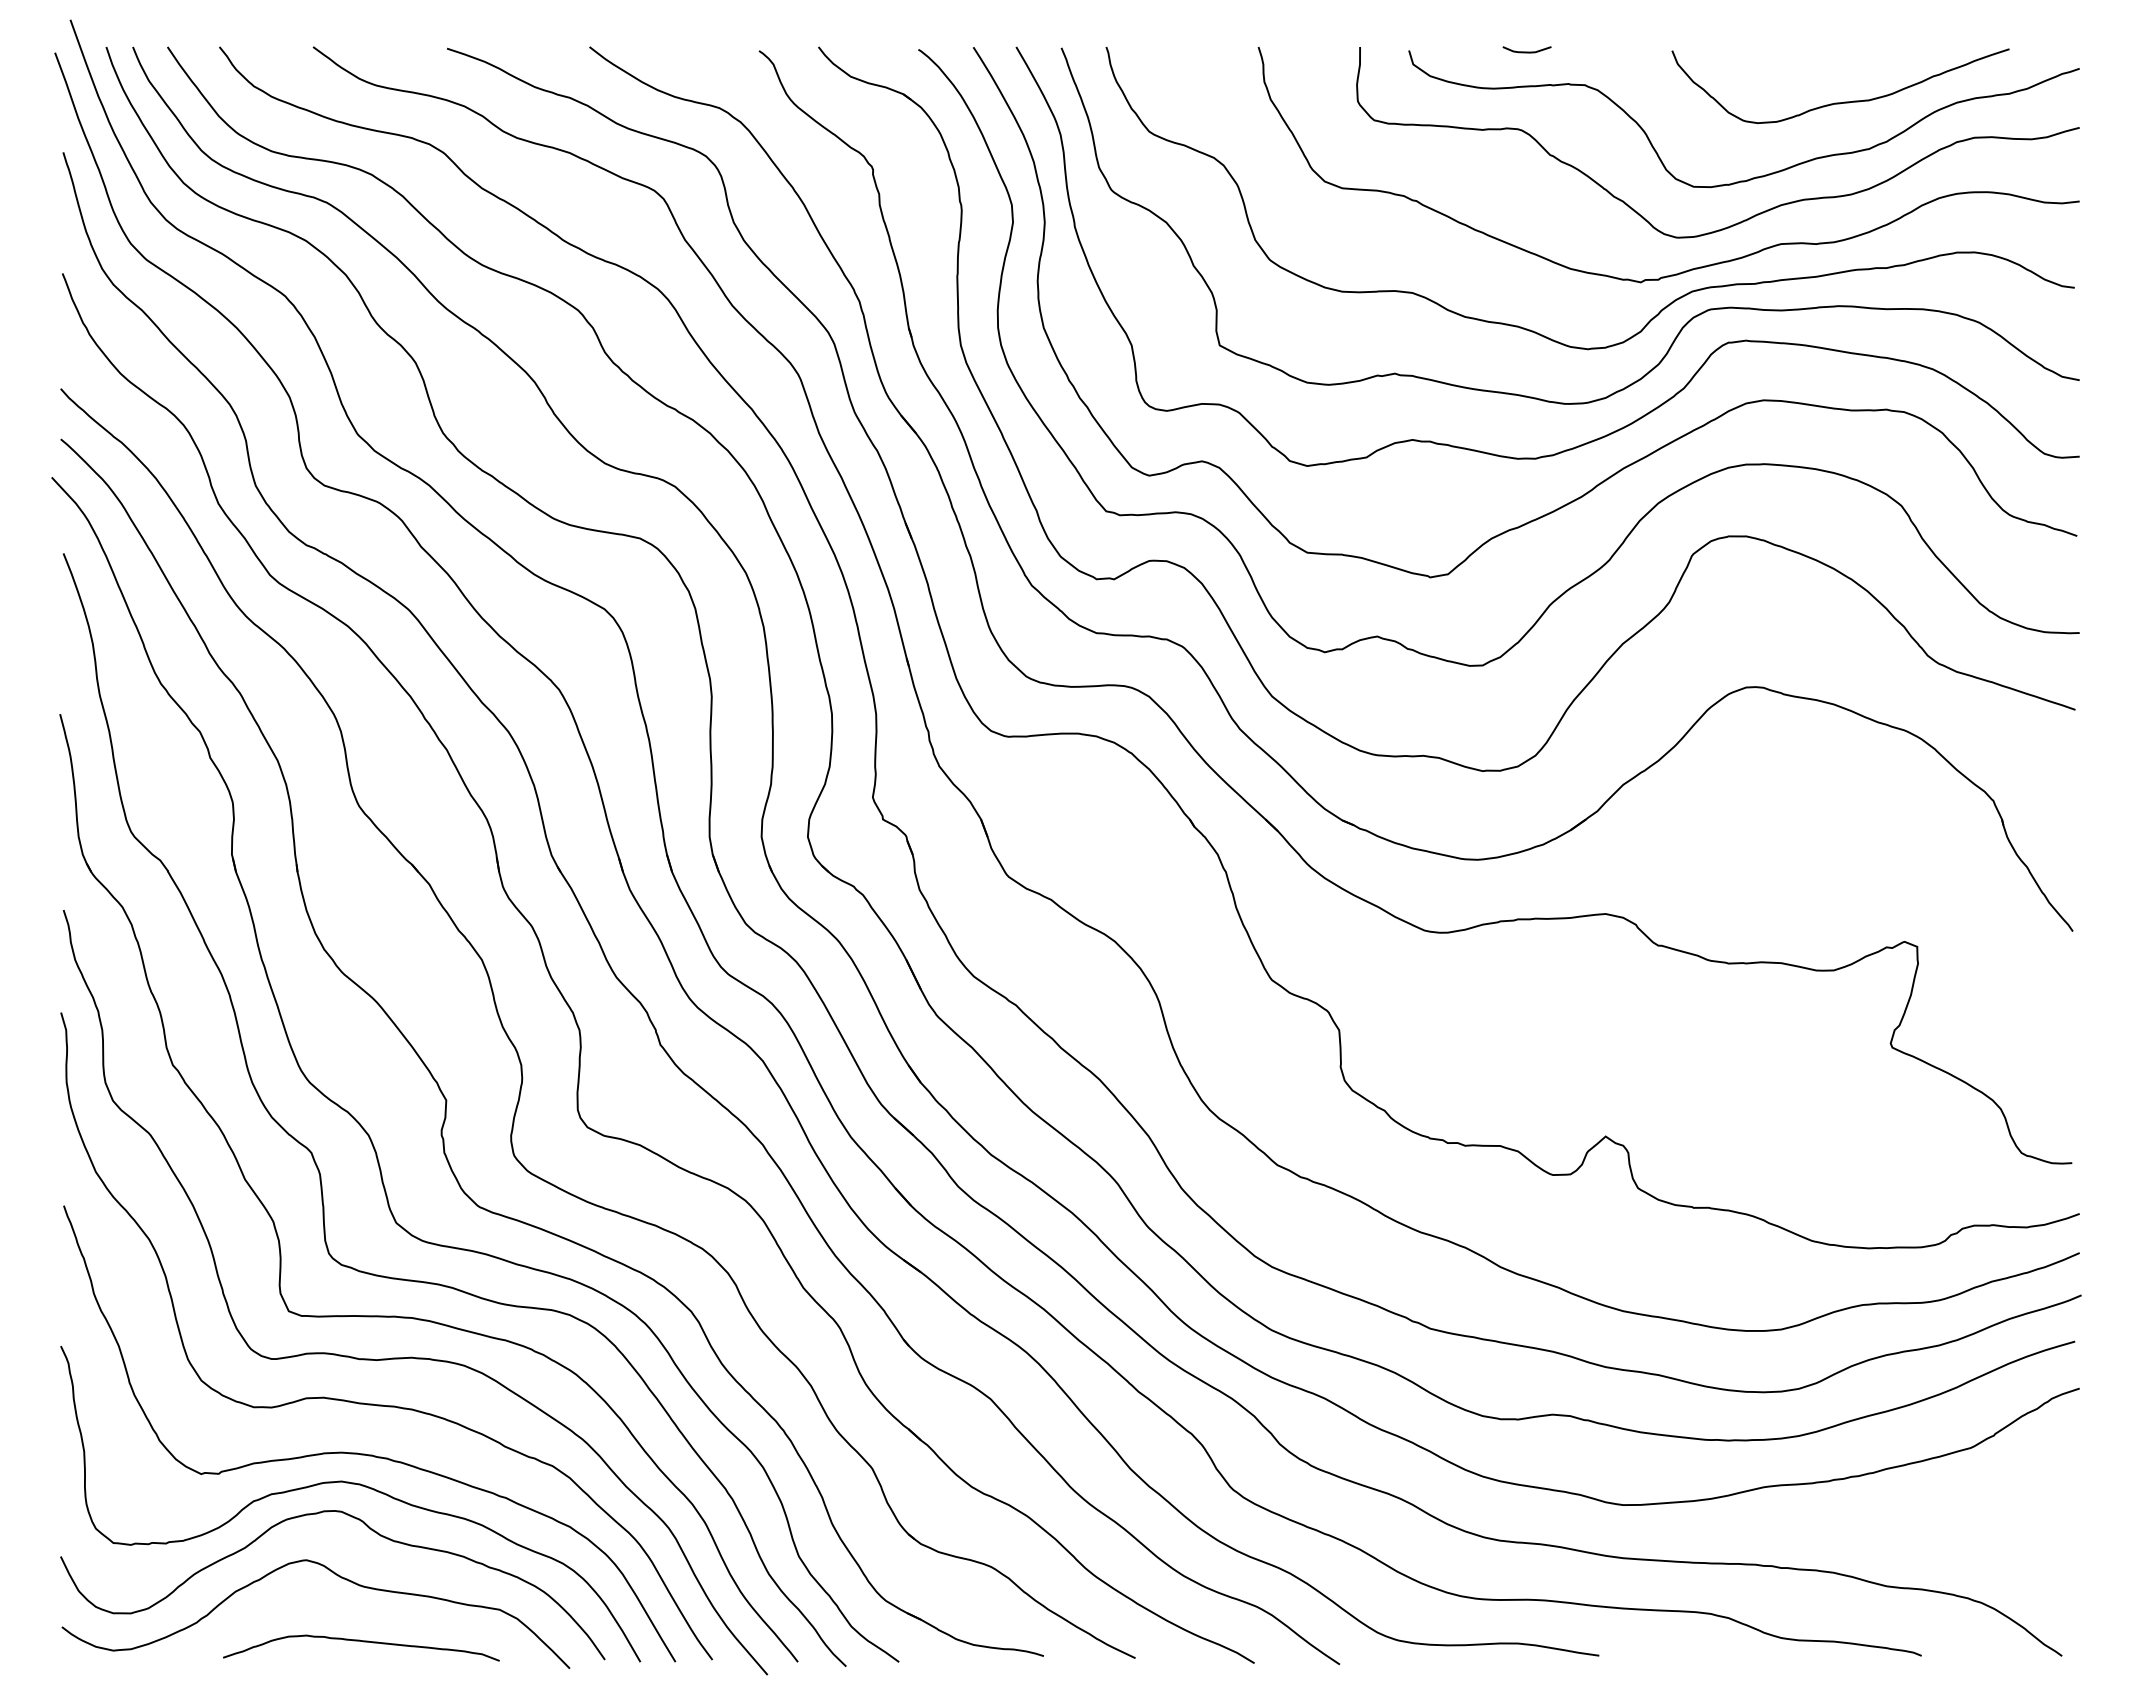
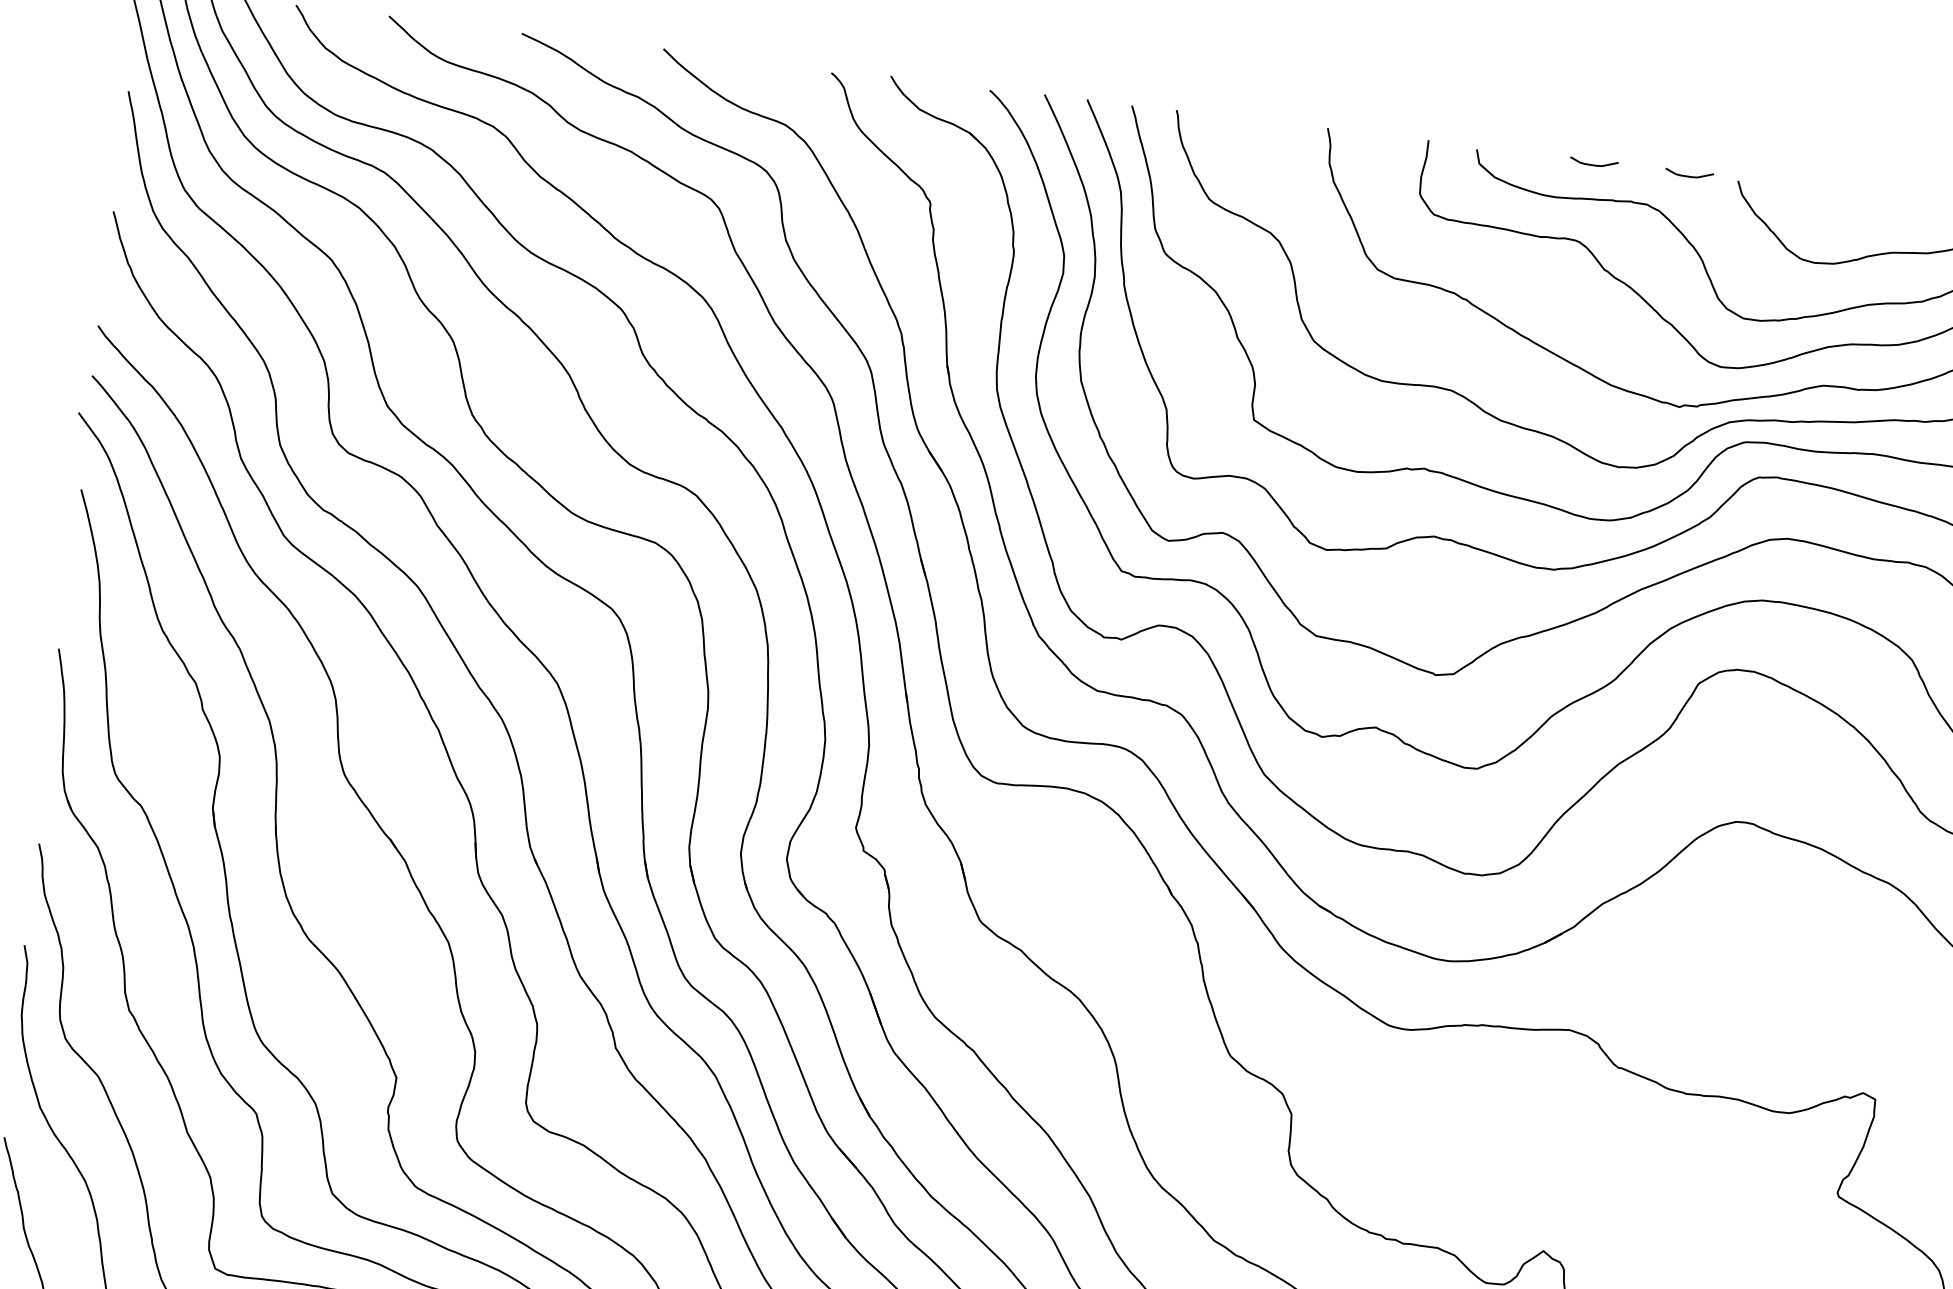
curve: (1622, 51) -> (1688, 175), added

